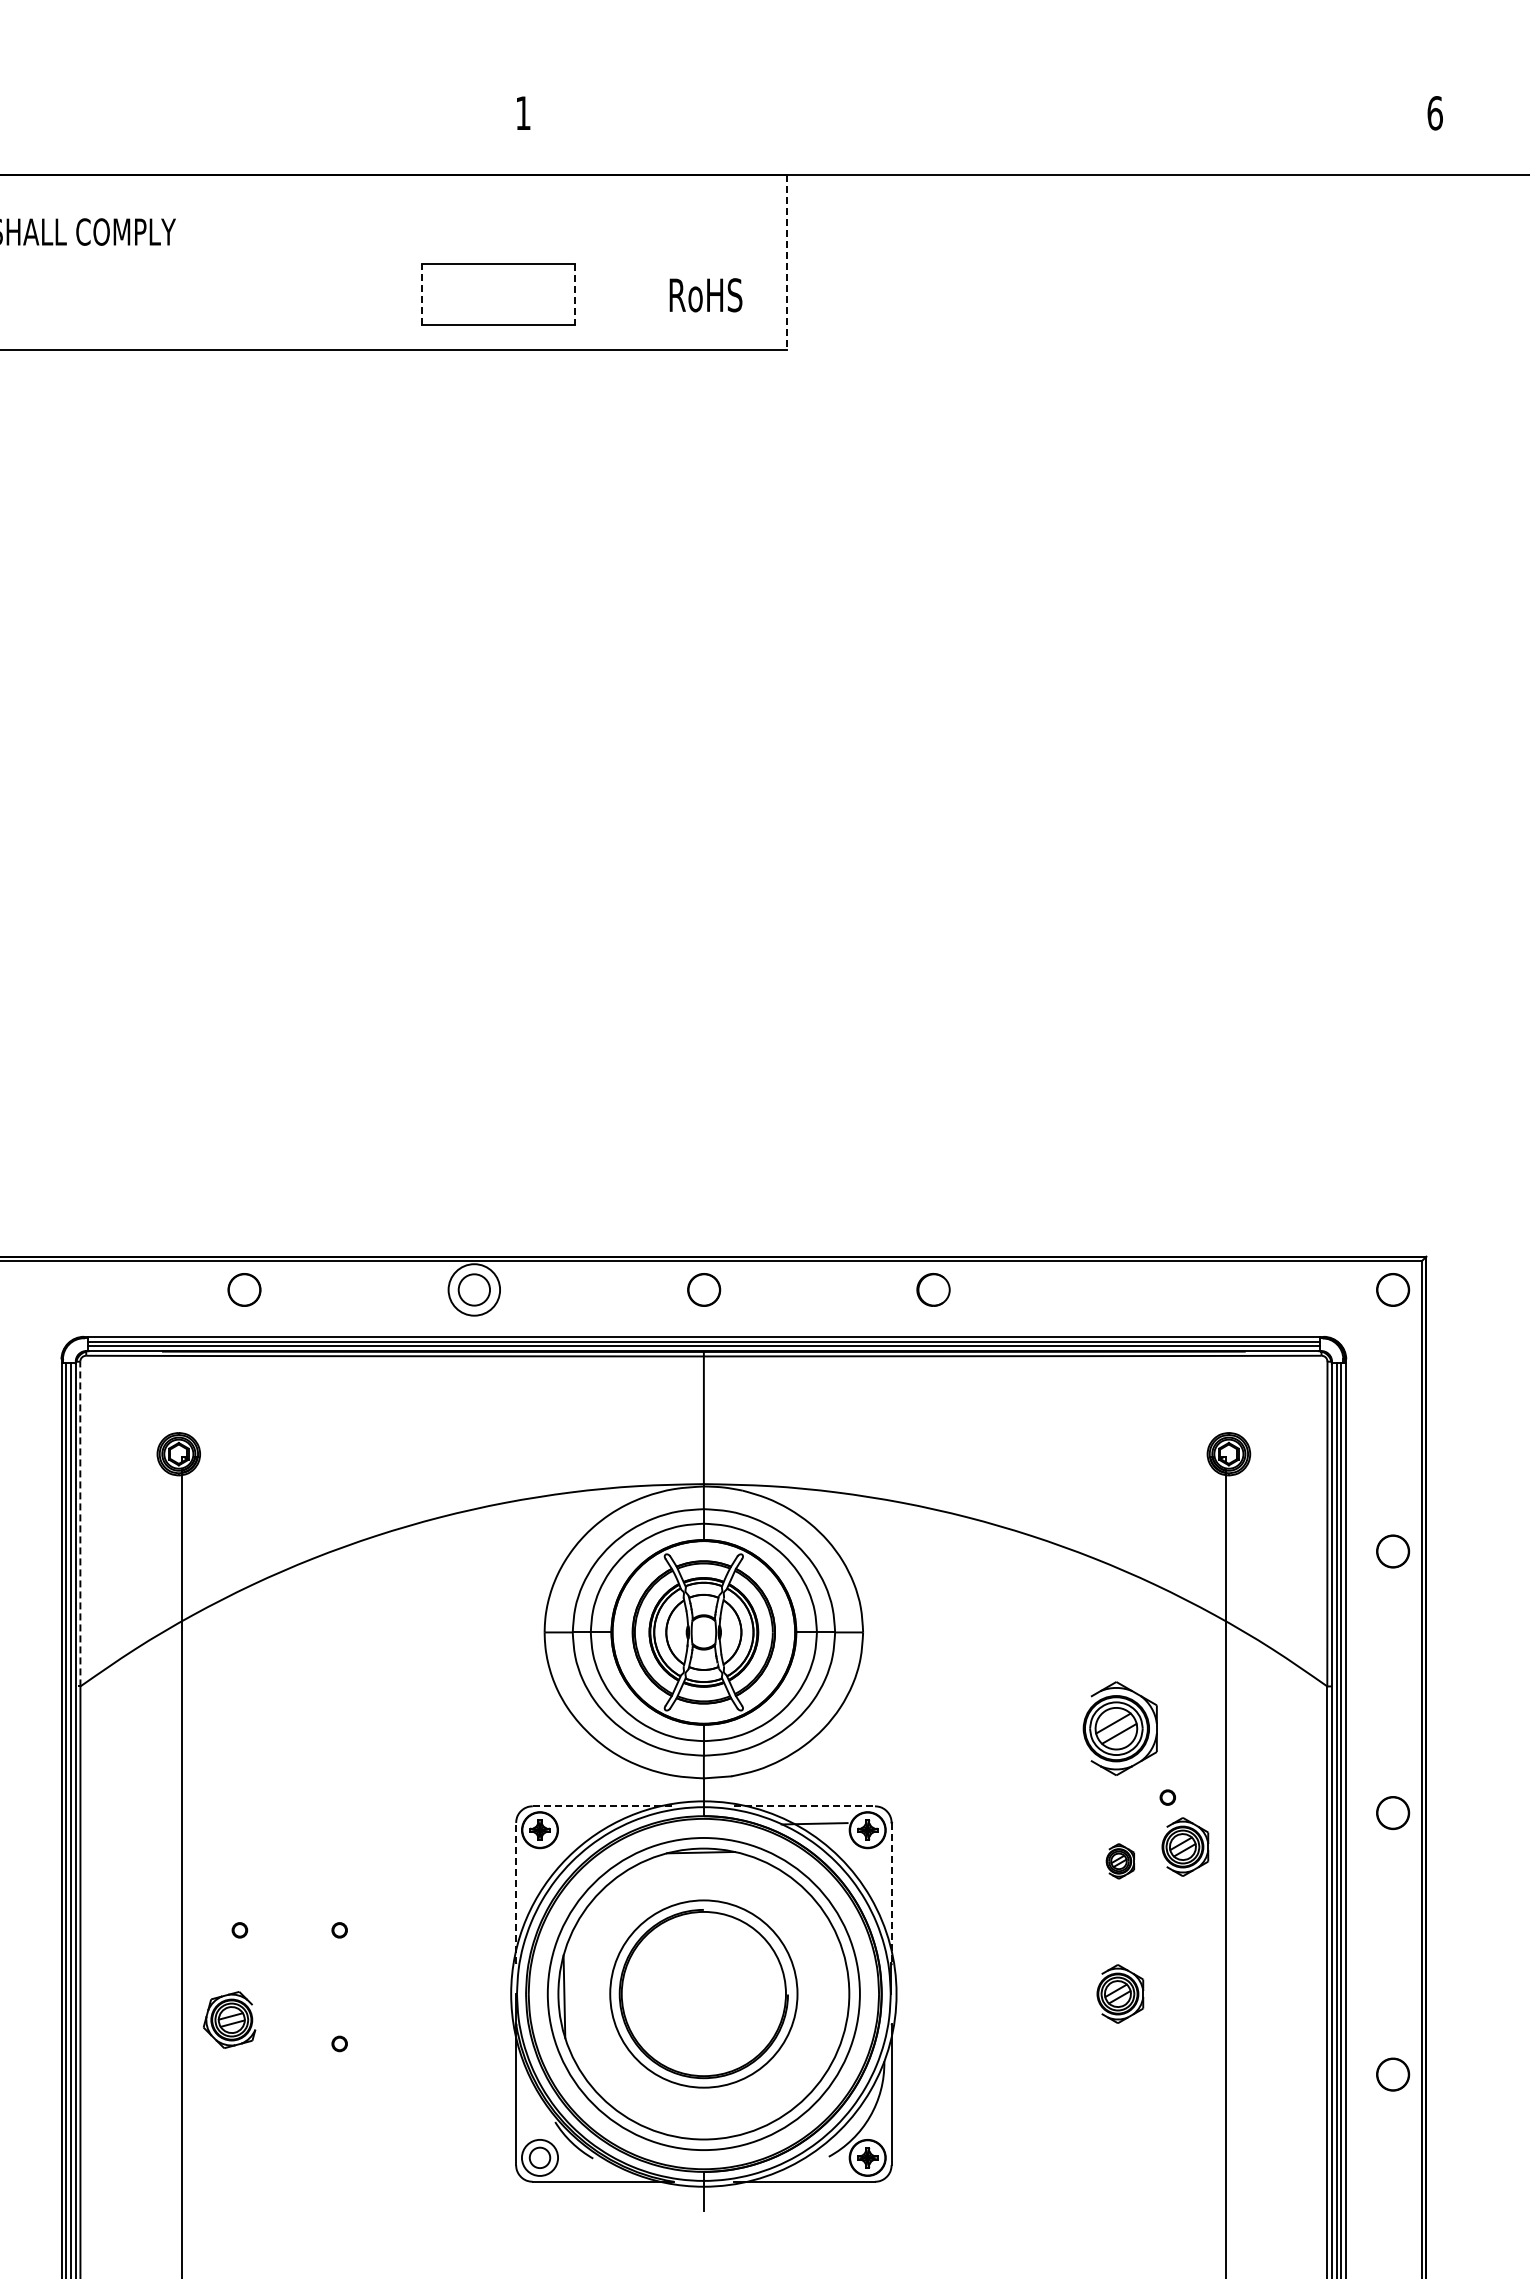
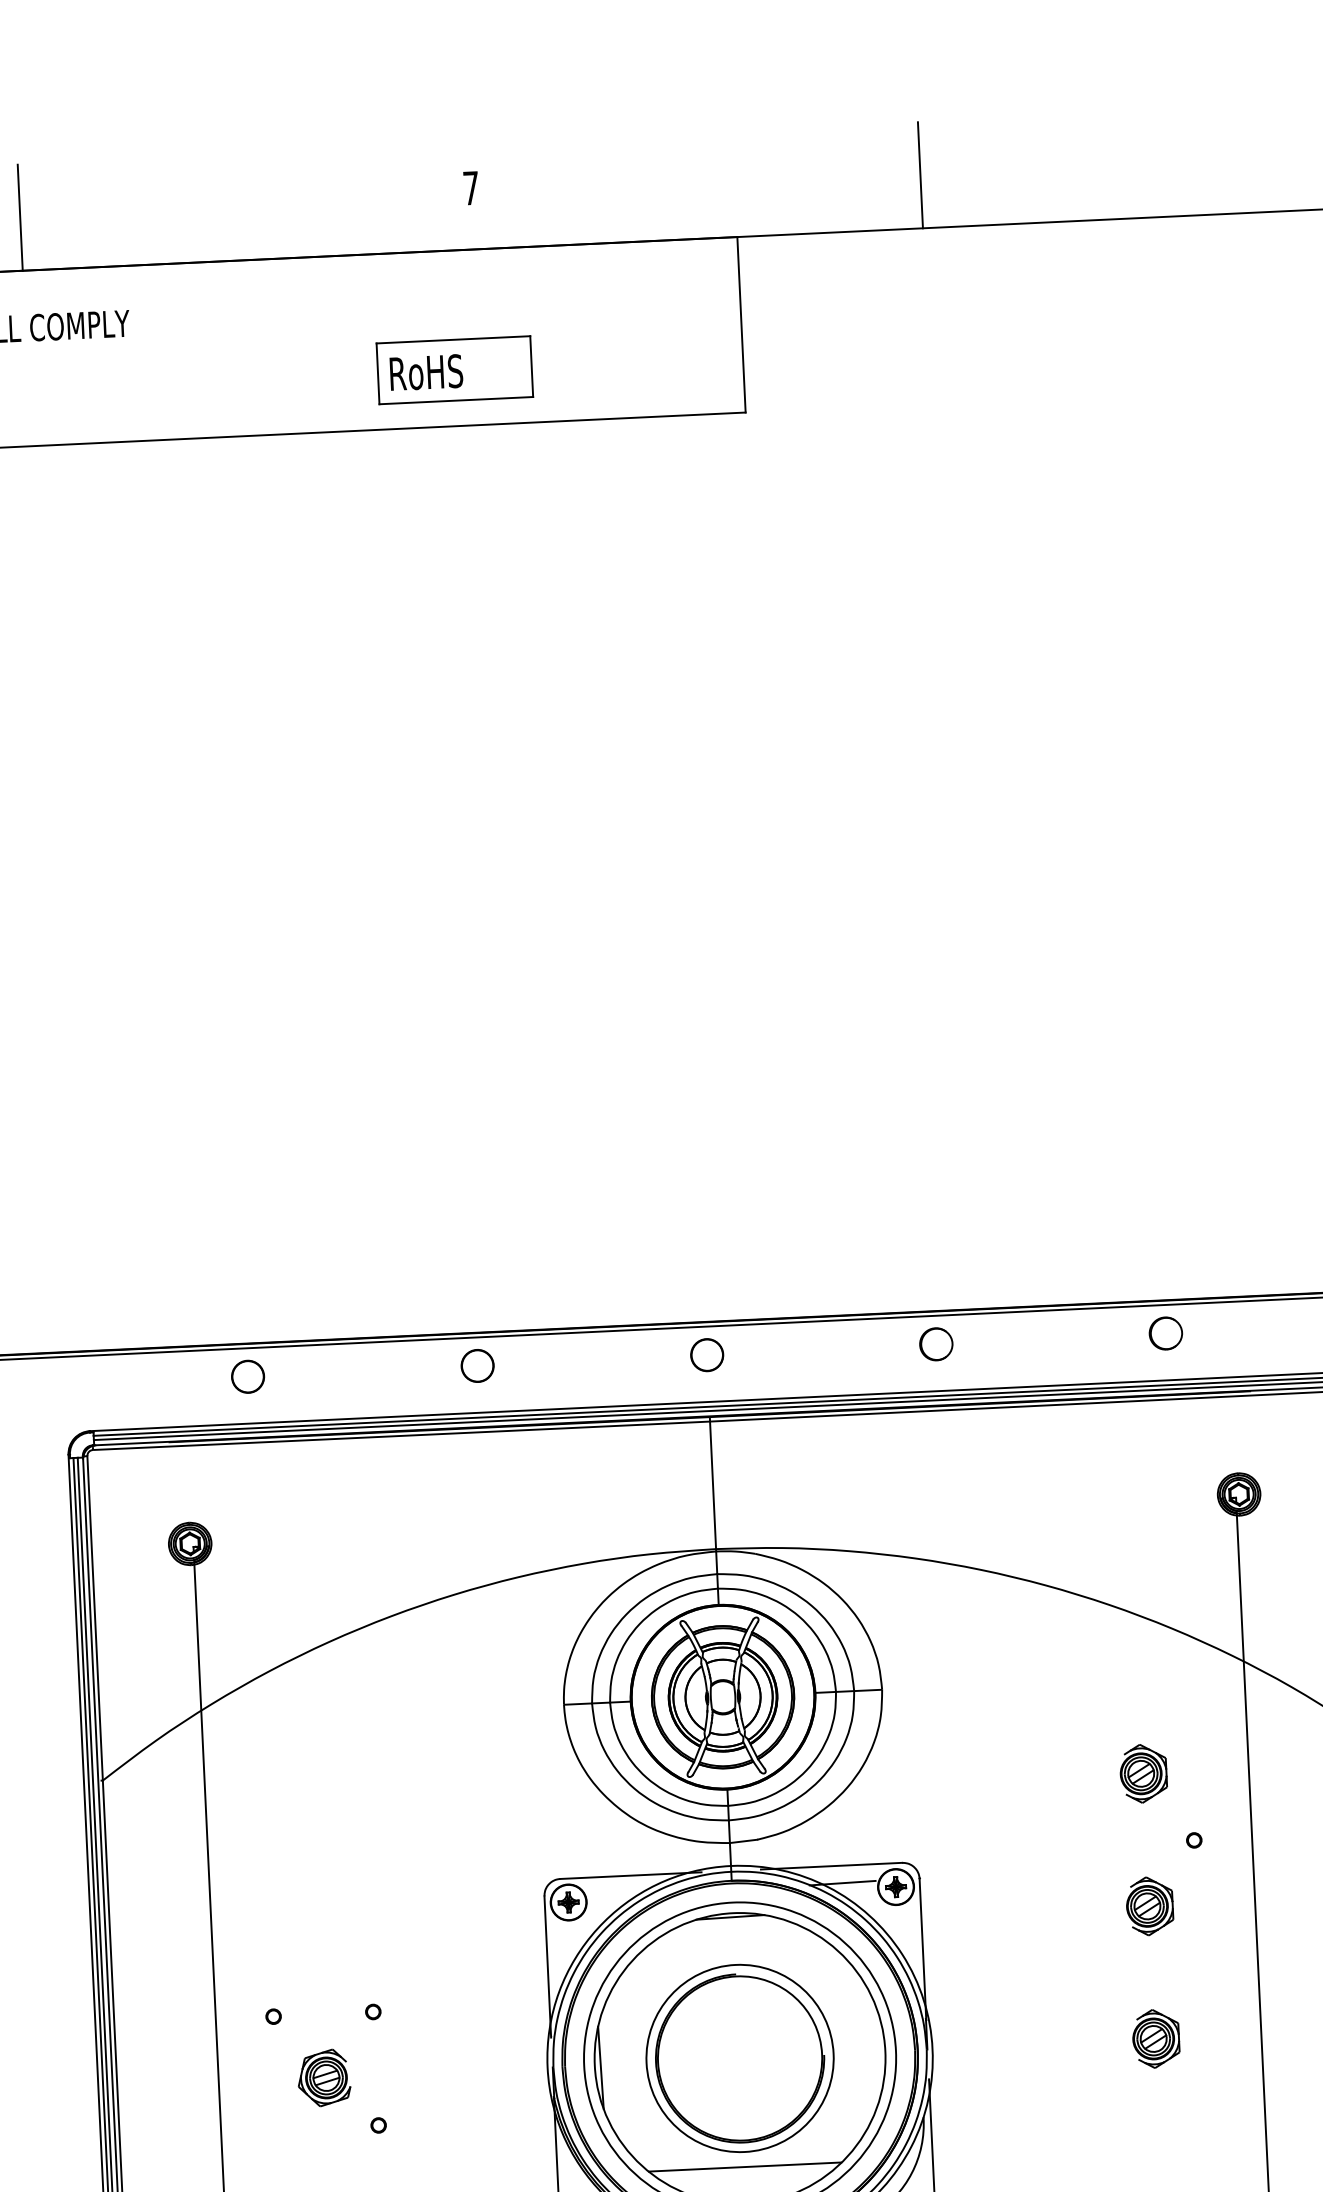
text: (523, 112) -> (471, 187), 1 -> 7
line: (71, 121) -> (20, 217), added
line: (972, 121) -> (920, 175), added
line: (786, 262) -> (741, 324), dashed -> solid
line: (421, 293) -> (377, 373), dashed -> solid
line: (575, 294) -> (531, 366), dashed -> solid
text: (705, 295) -> (425, 372), moved
circle: (474, 1289) -> (477, 1365), size x0.62
part: (1163, 1289) -> (1166, 1333), added
line: (80, 1523) -> (95, 1617), dashed -> solid
part: (1120, 1728) -> (1143, 1773), size x0.62
line: (603, 1806) -> (630, 1875), dashed -> solid
line: (804, 1806) -> (831, 1866), dashed -> solid
part: (1185, 1846) -> (1214, 1888), removed
part: (1120, 1861) -> (1150, 1906), size x1.67
line: (516, 1893) -> (548, 1966), dashed -> solid
line: (891, 1893) -> (922, 1949), dashed -> solid
part: (229, 2019) -> (324, 2077), moved
line: (703, 2102) -> (744, 2166), added

